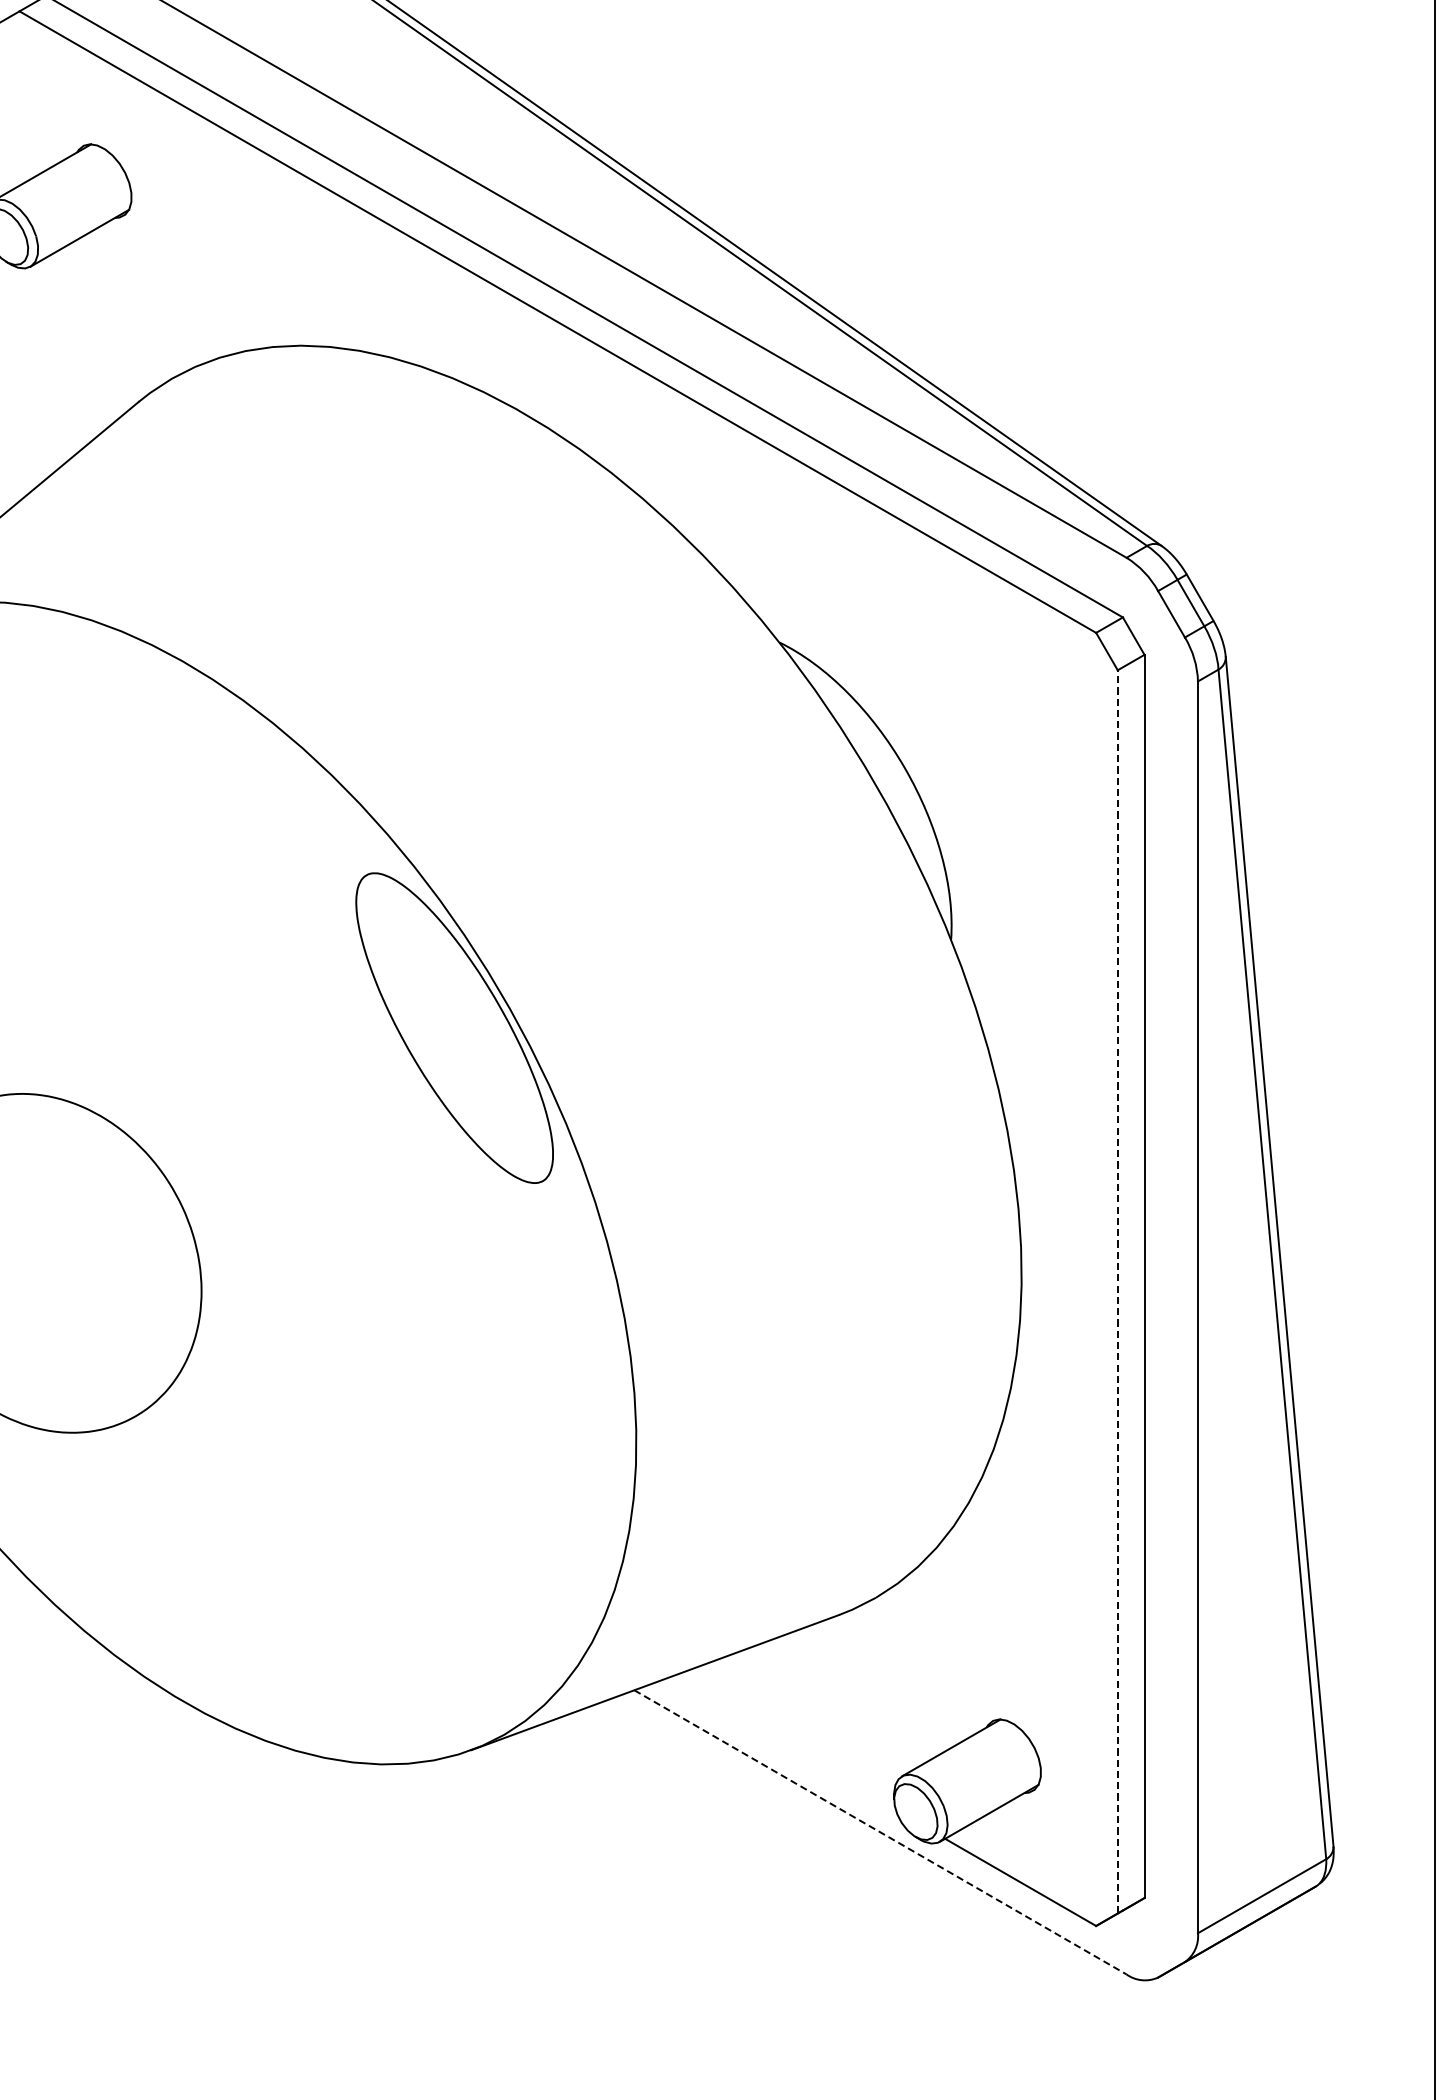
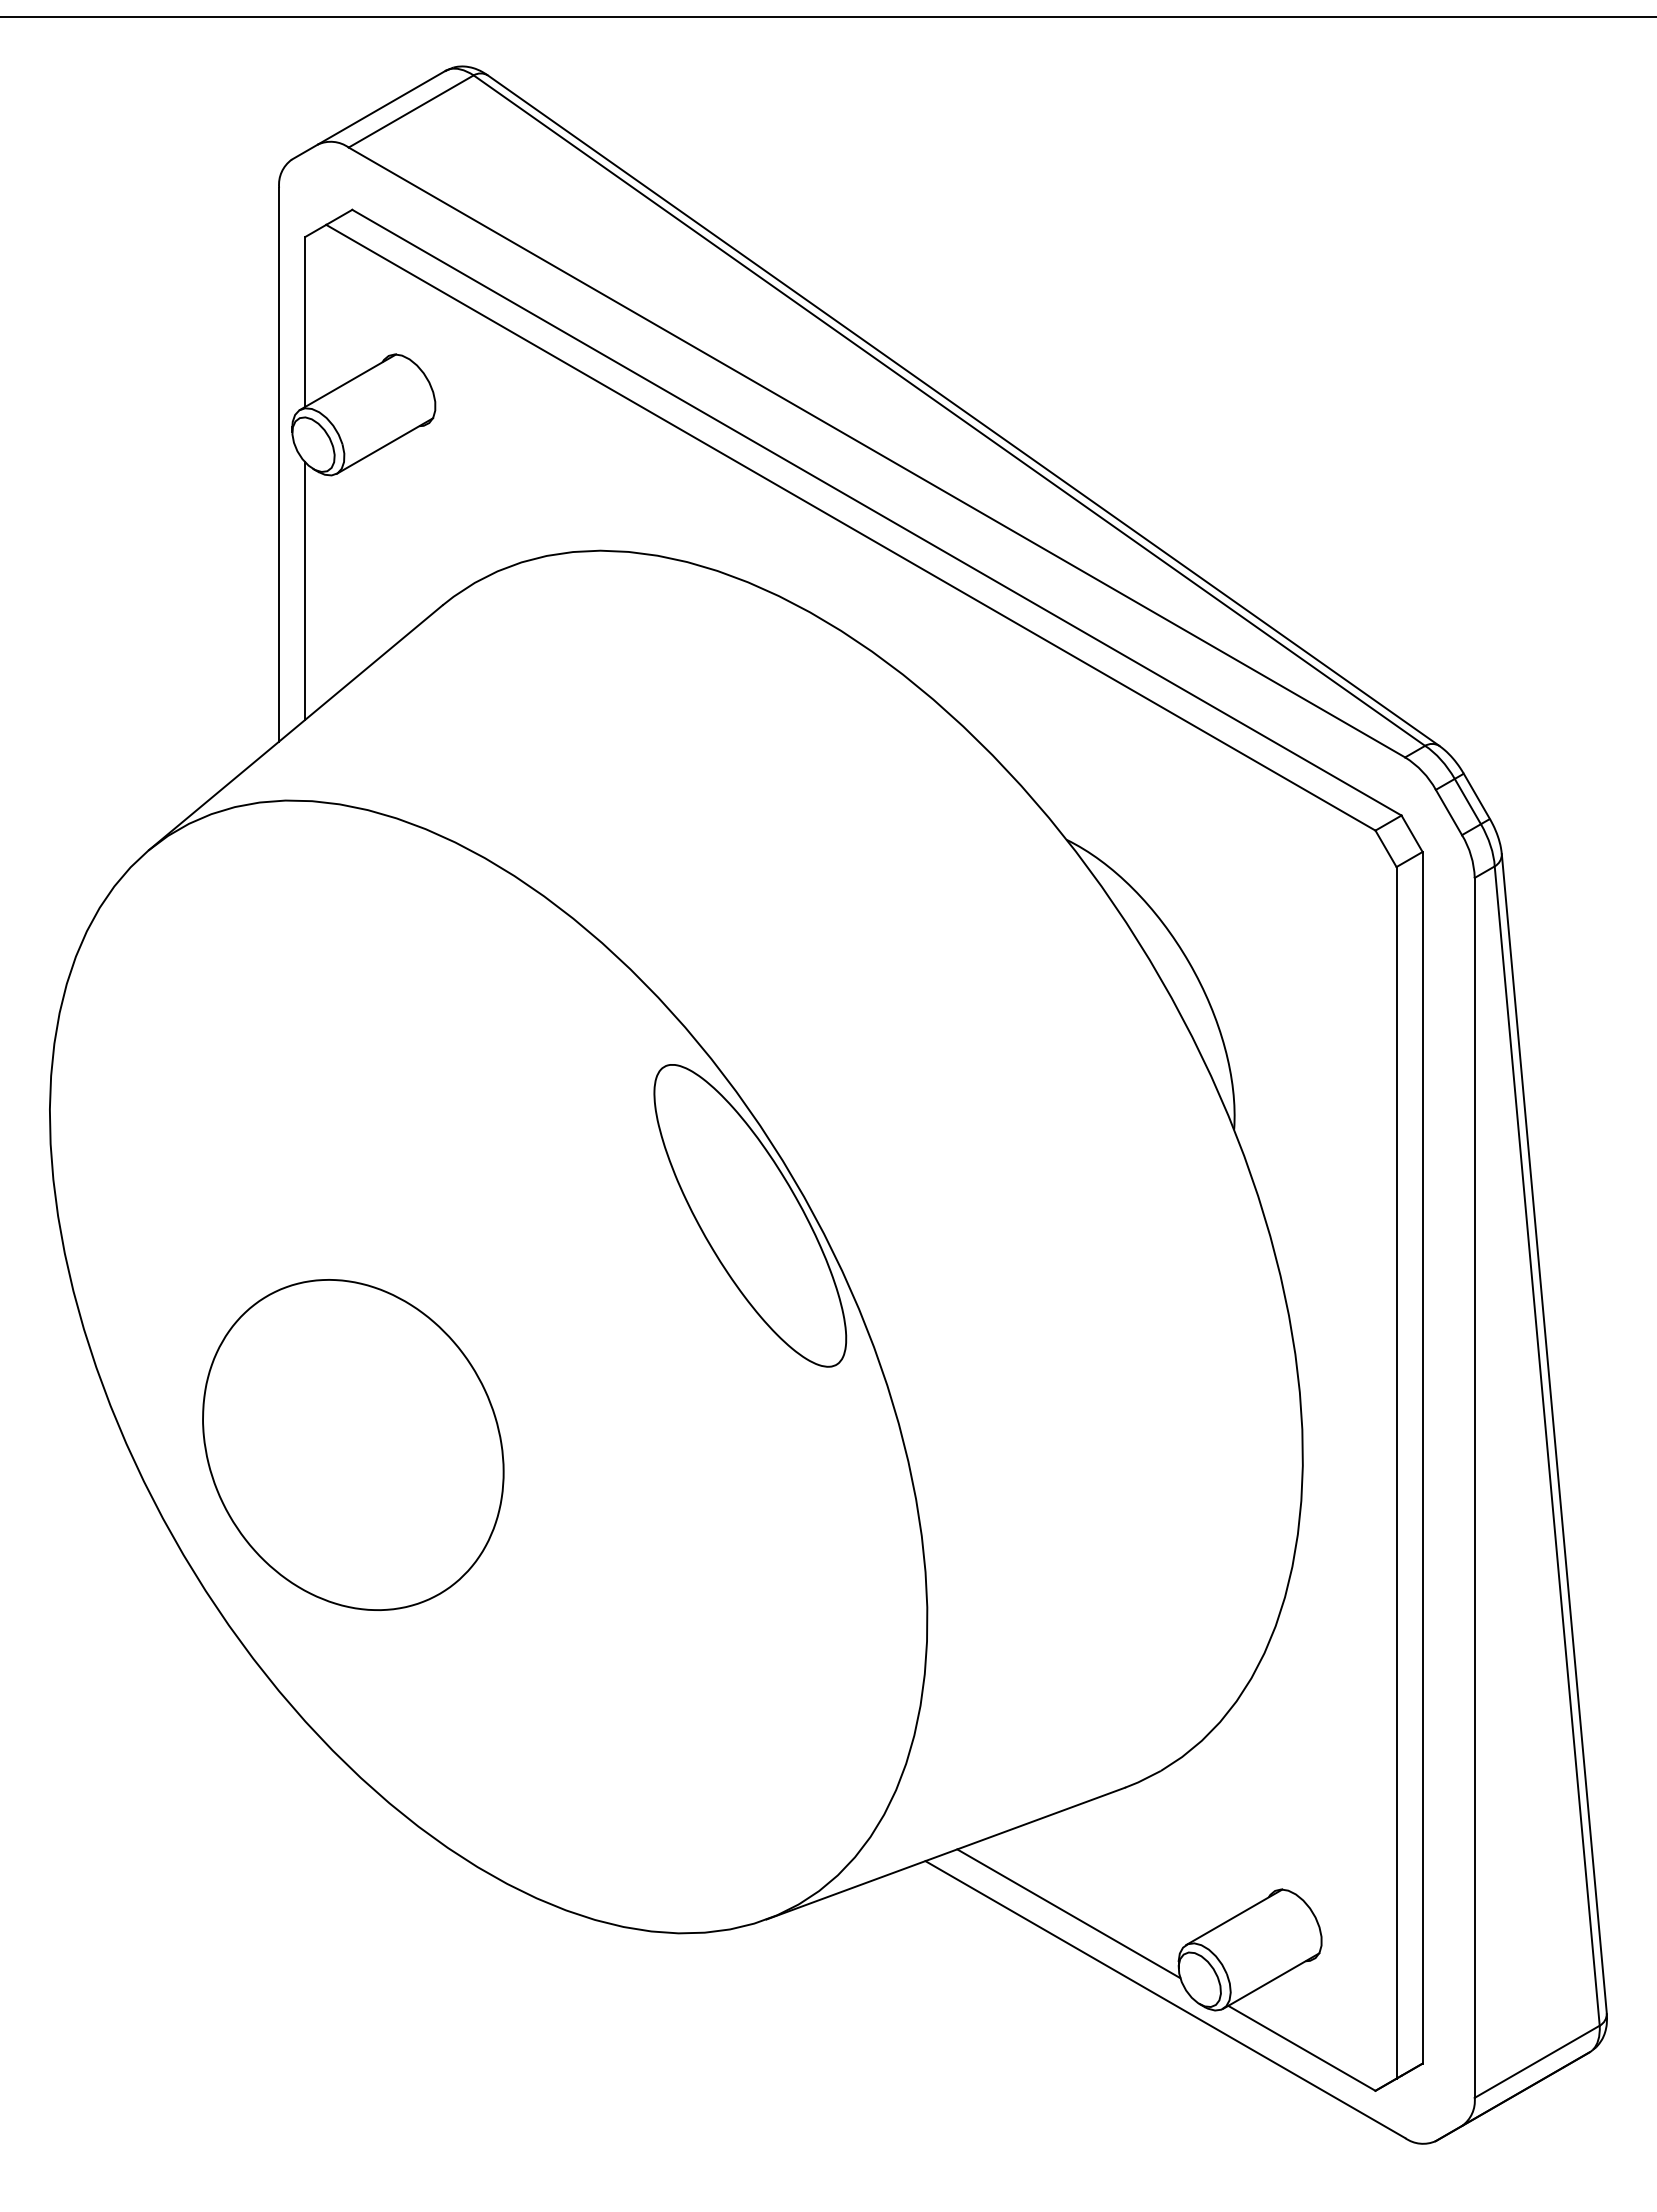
line: (1117, 1291) -> (1396, 1472), dashed -> solid
line: (781, 1744) -> (1068, 1913), added
line: (880, 1832) -> (1165, 1999), dashed -> solid

